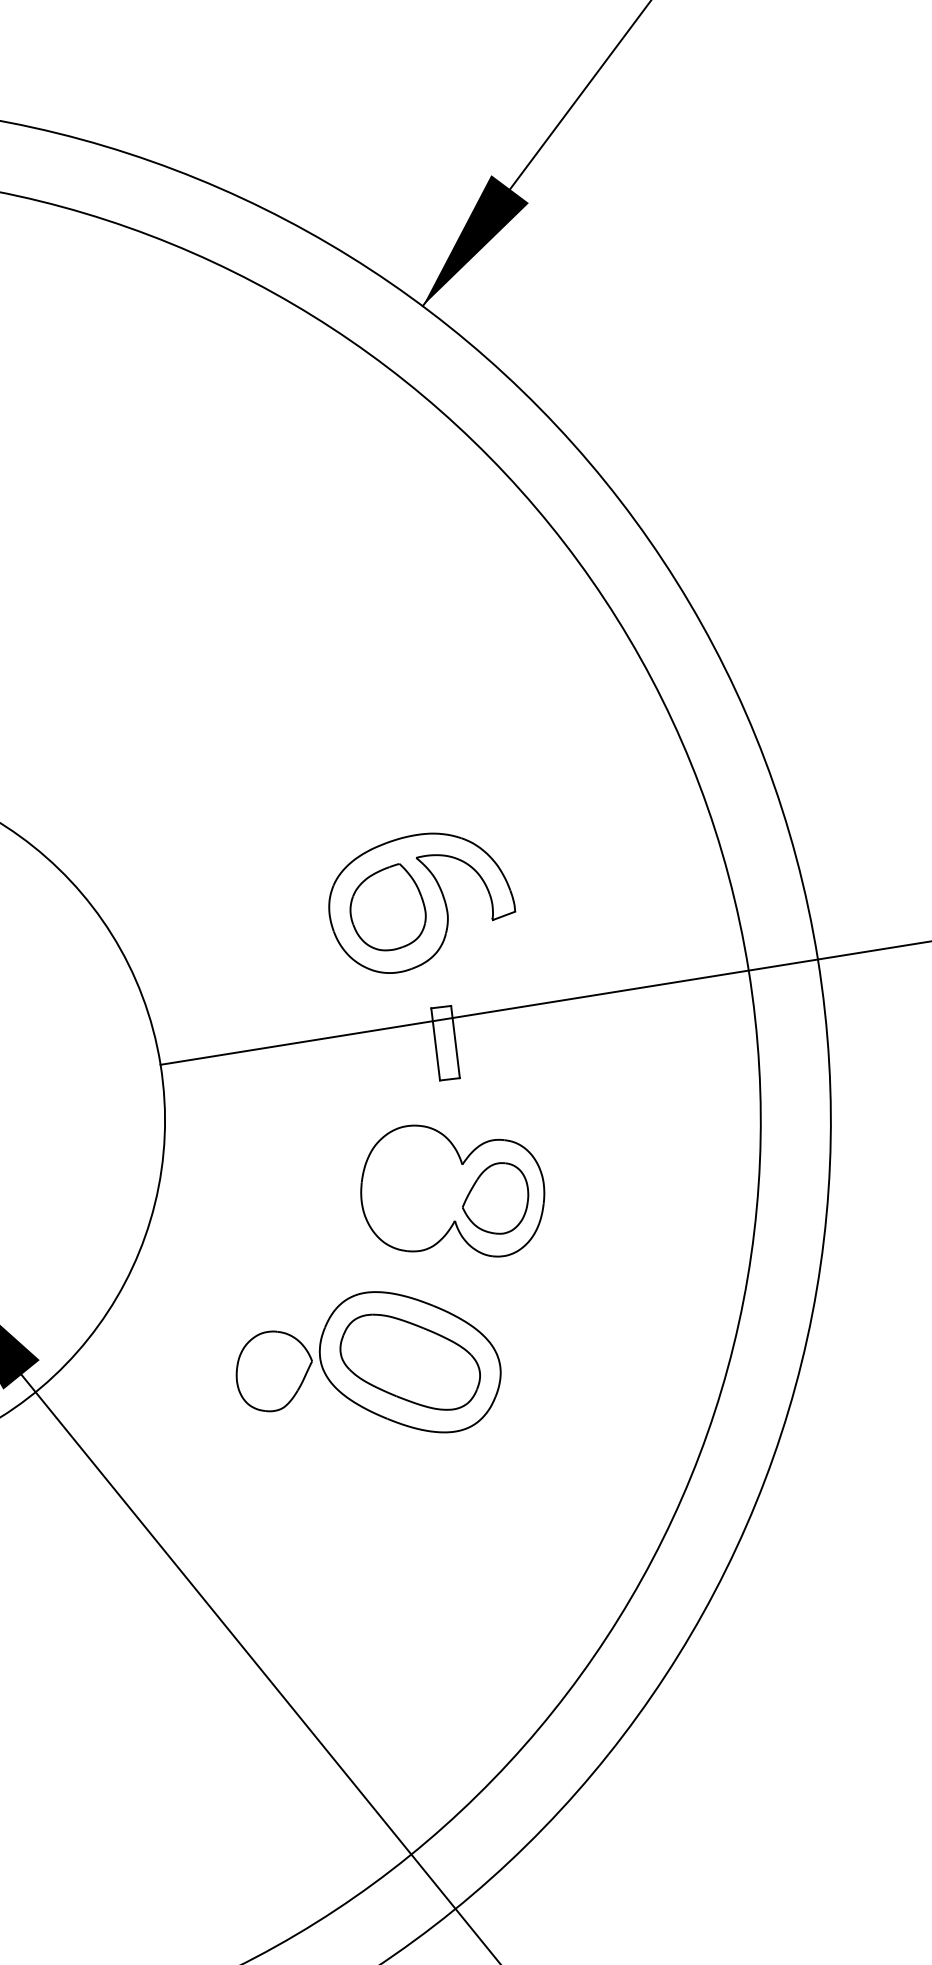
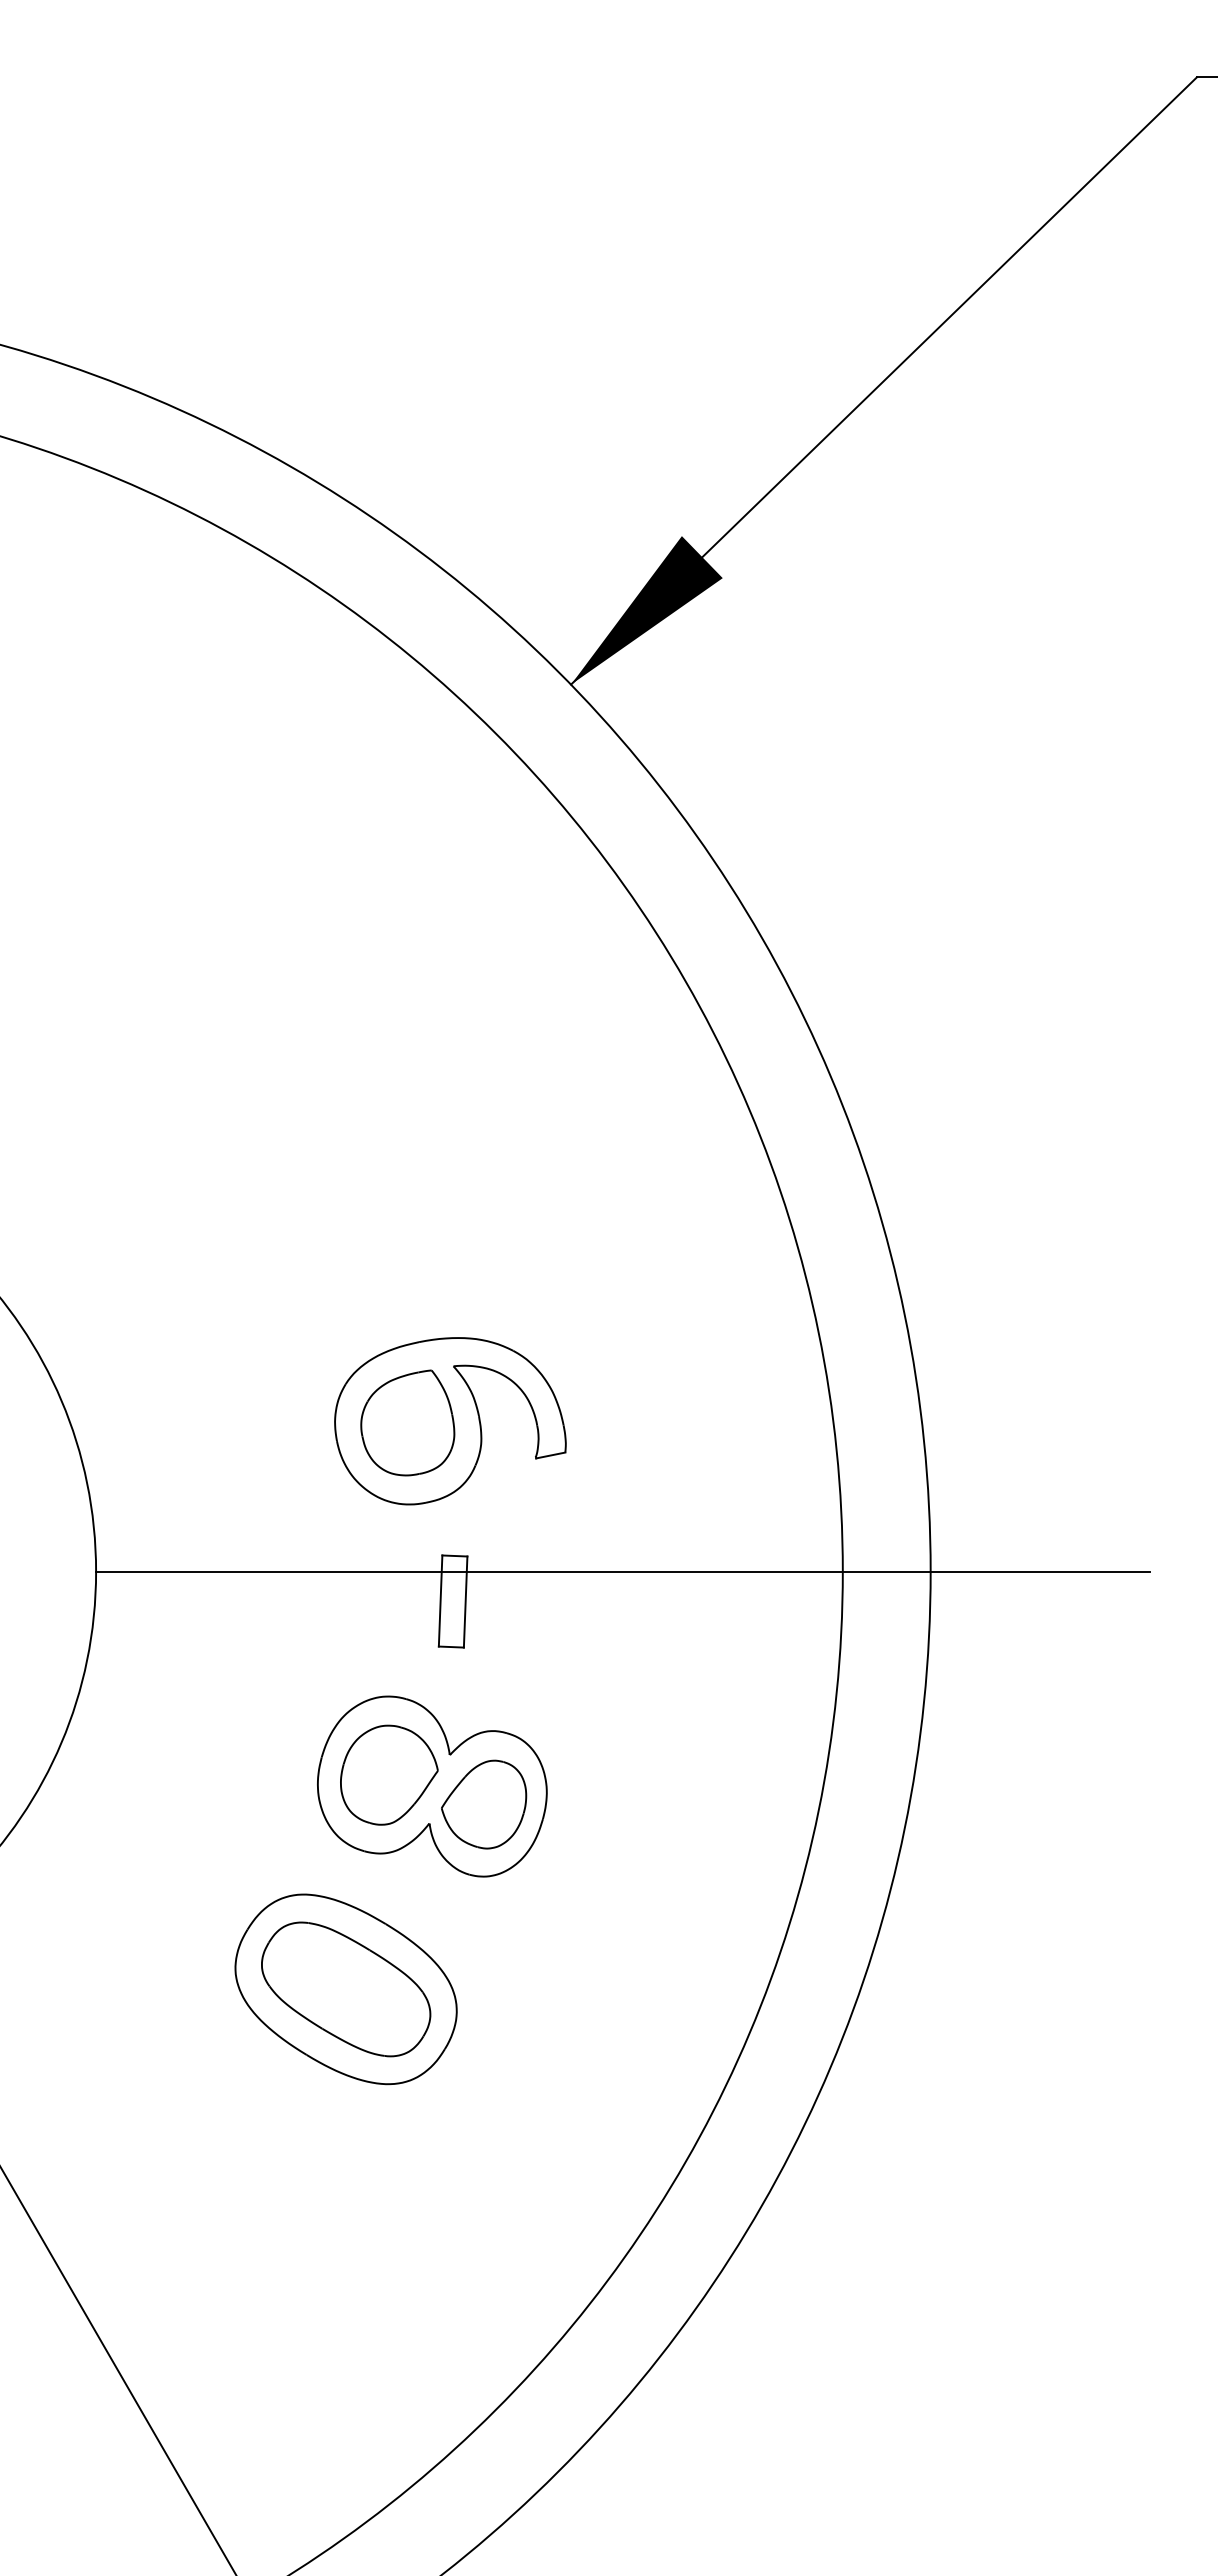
part: (274, 1370) -> (389, 1774), moved

